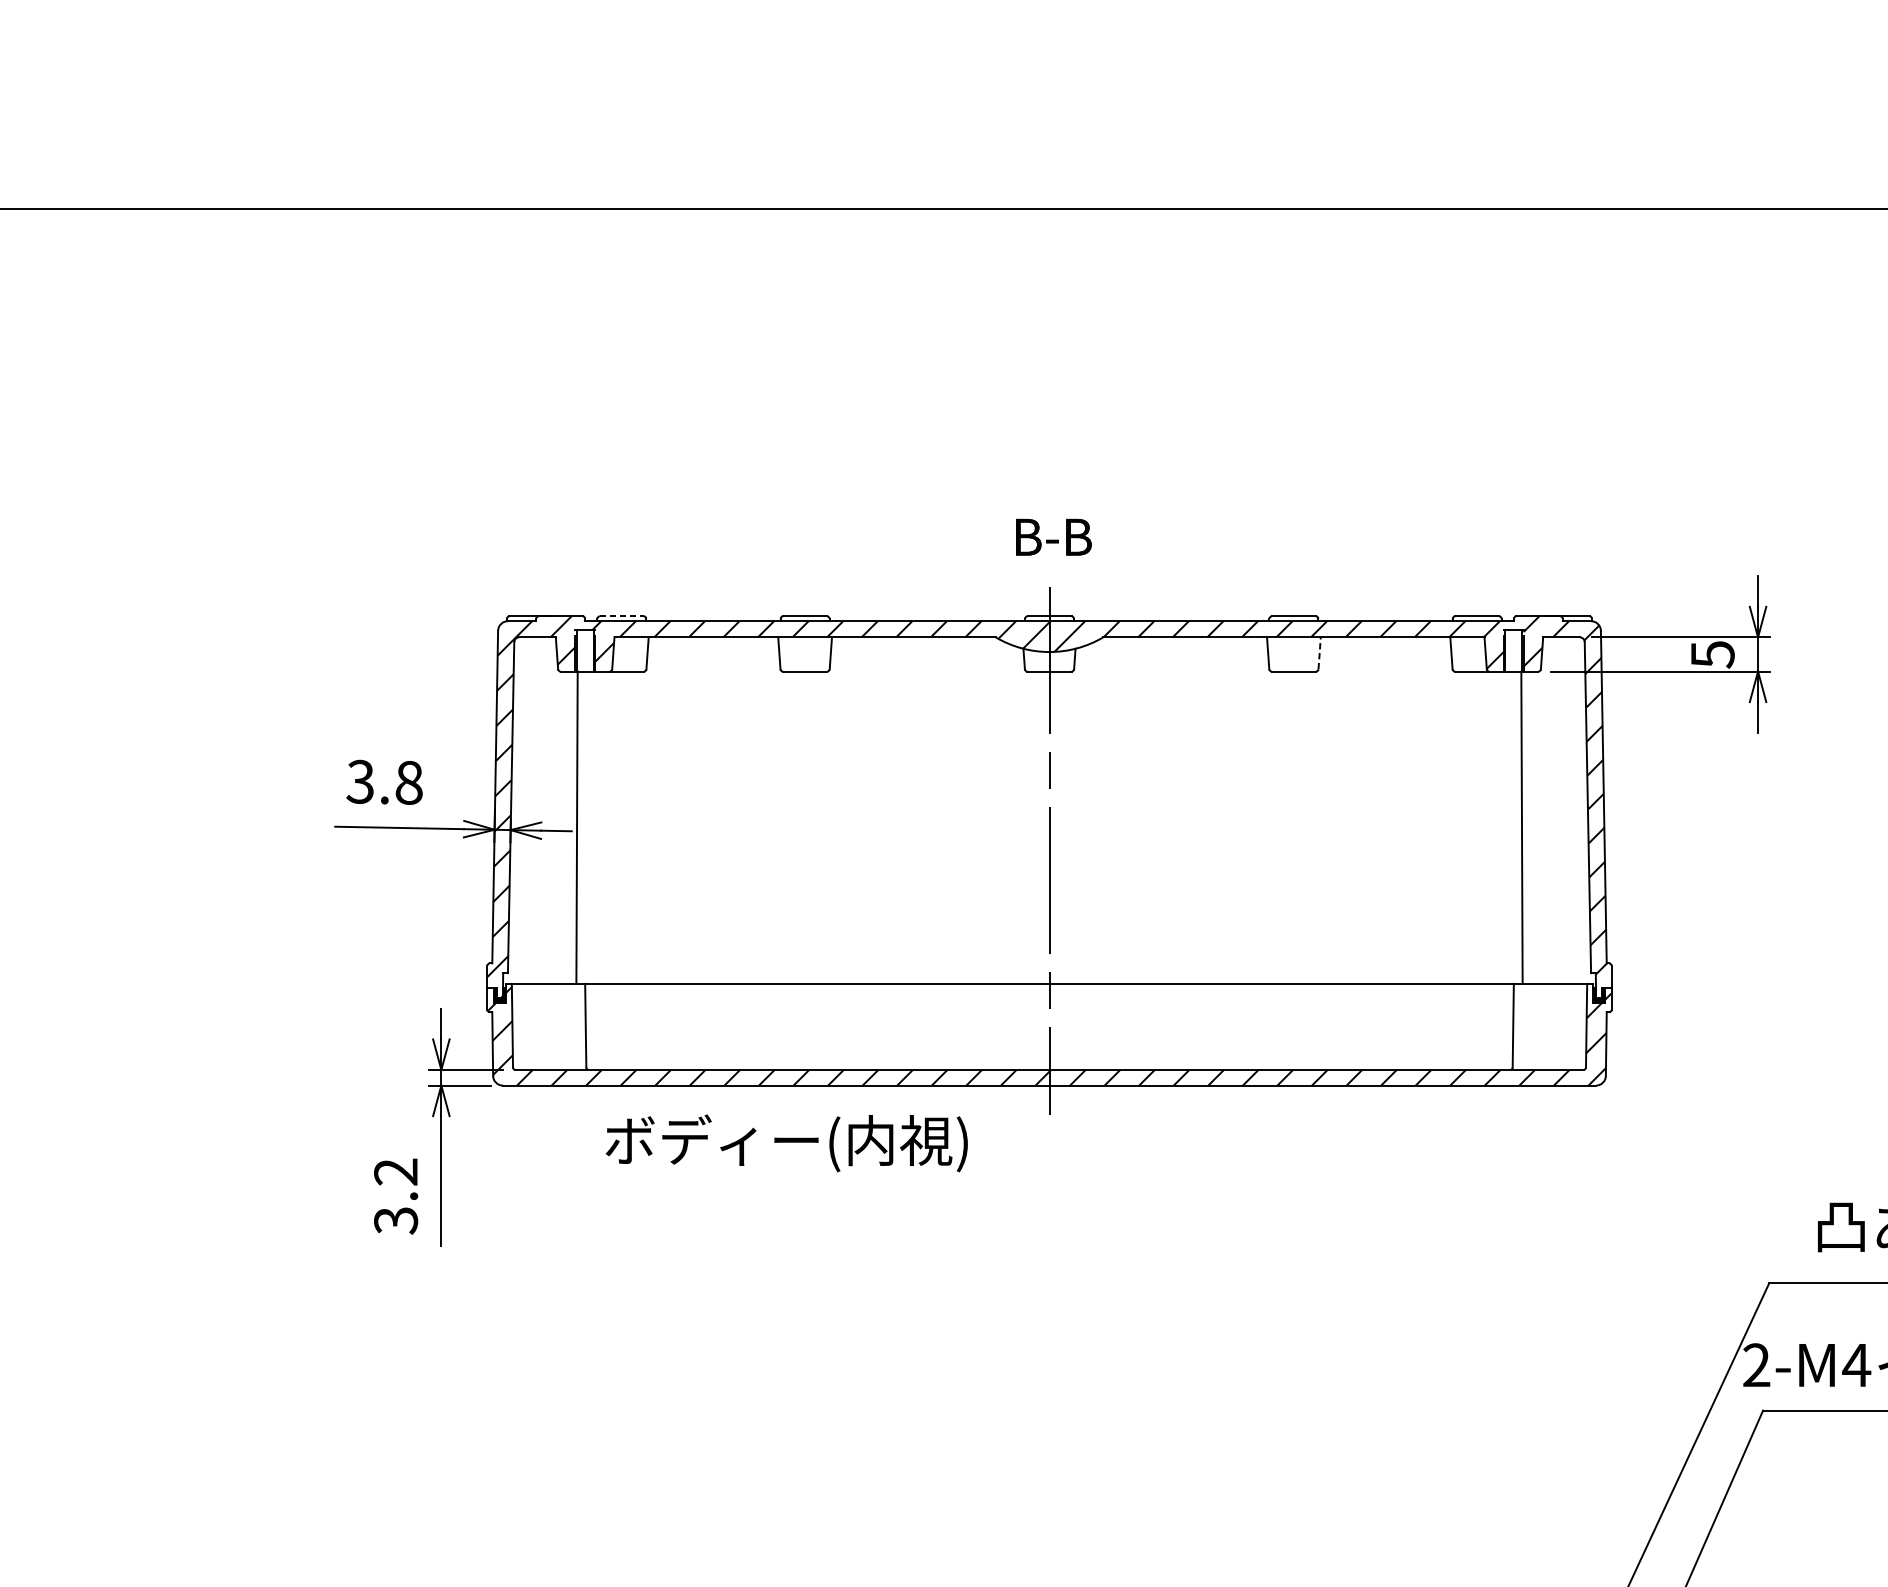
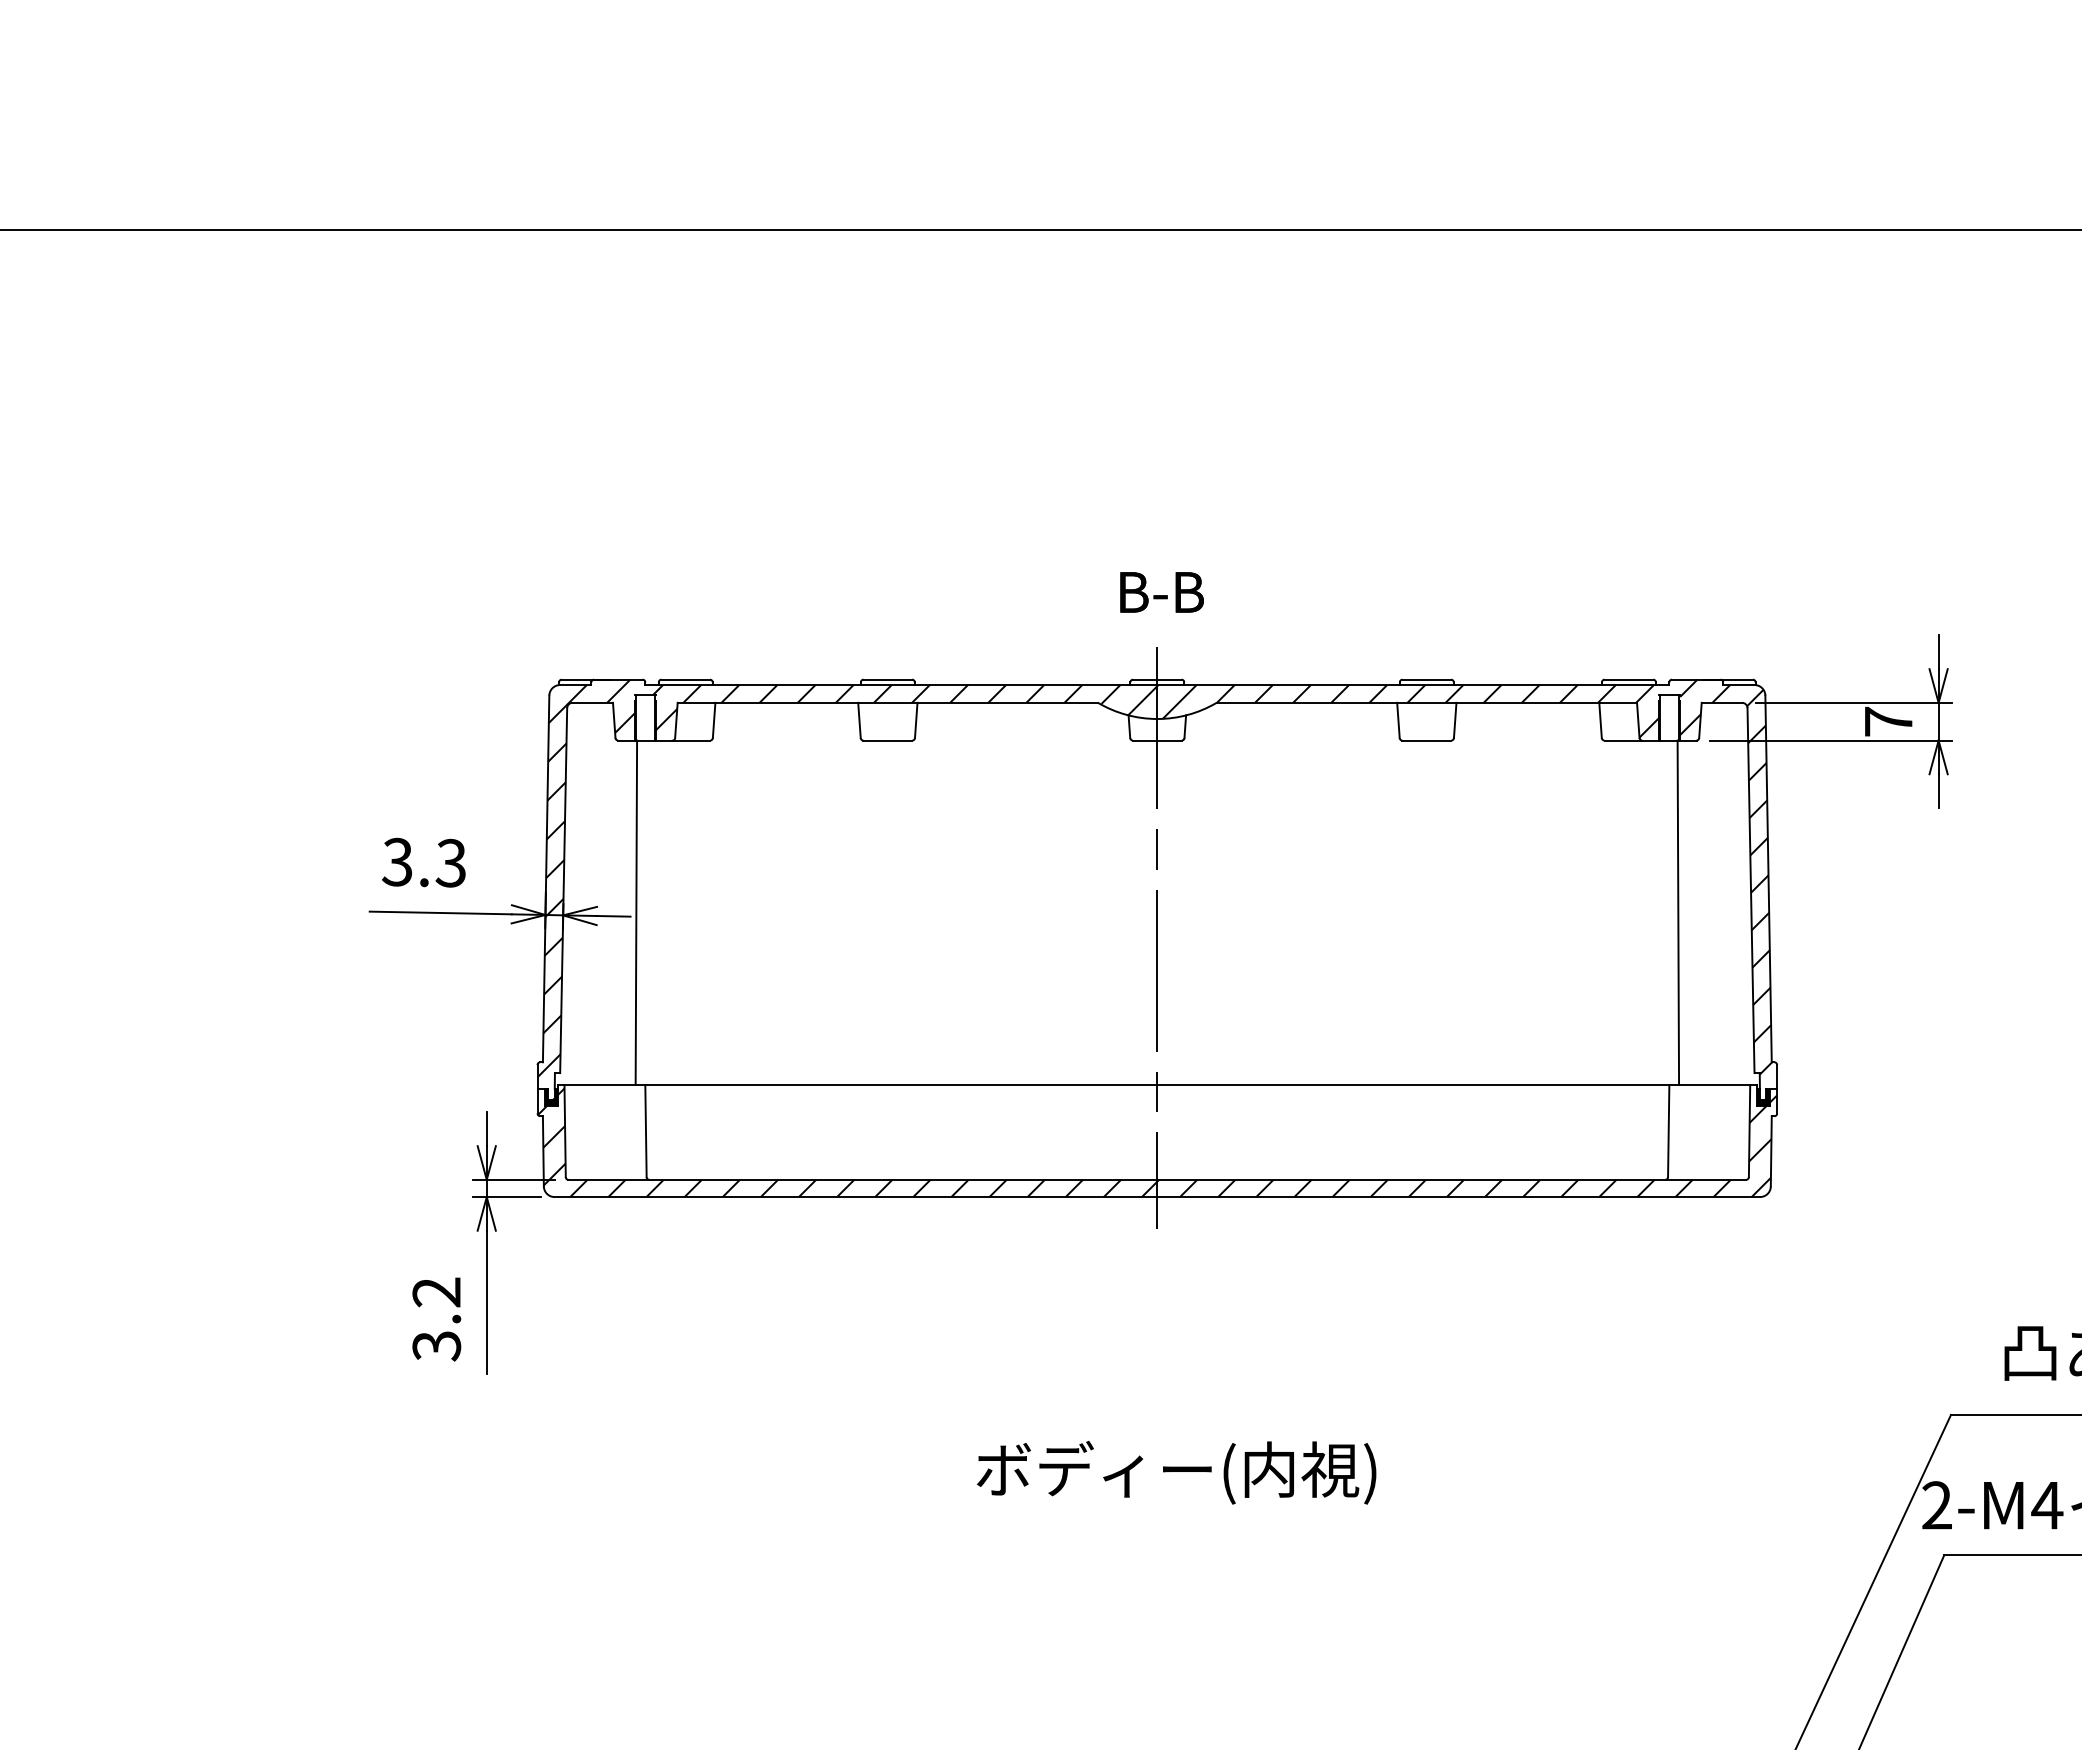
line: (622, 616) -> (686, 679), dashed -> solid
line: (1319, 653) -> (1455, 720), dashed -> solid
text: (1713, 654) -> (1889, 721), 5 -> 7
text: (408, 782) -> (450, 862), 3.8 -> 3.3
text: (786, 1143) -> (1176, 1472), moved

